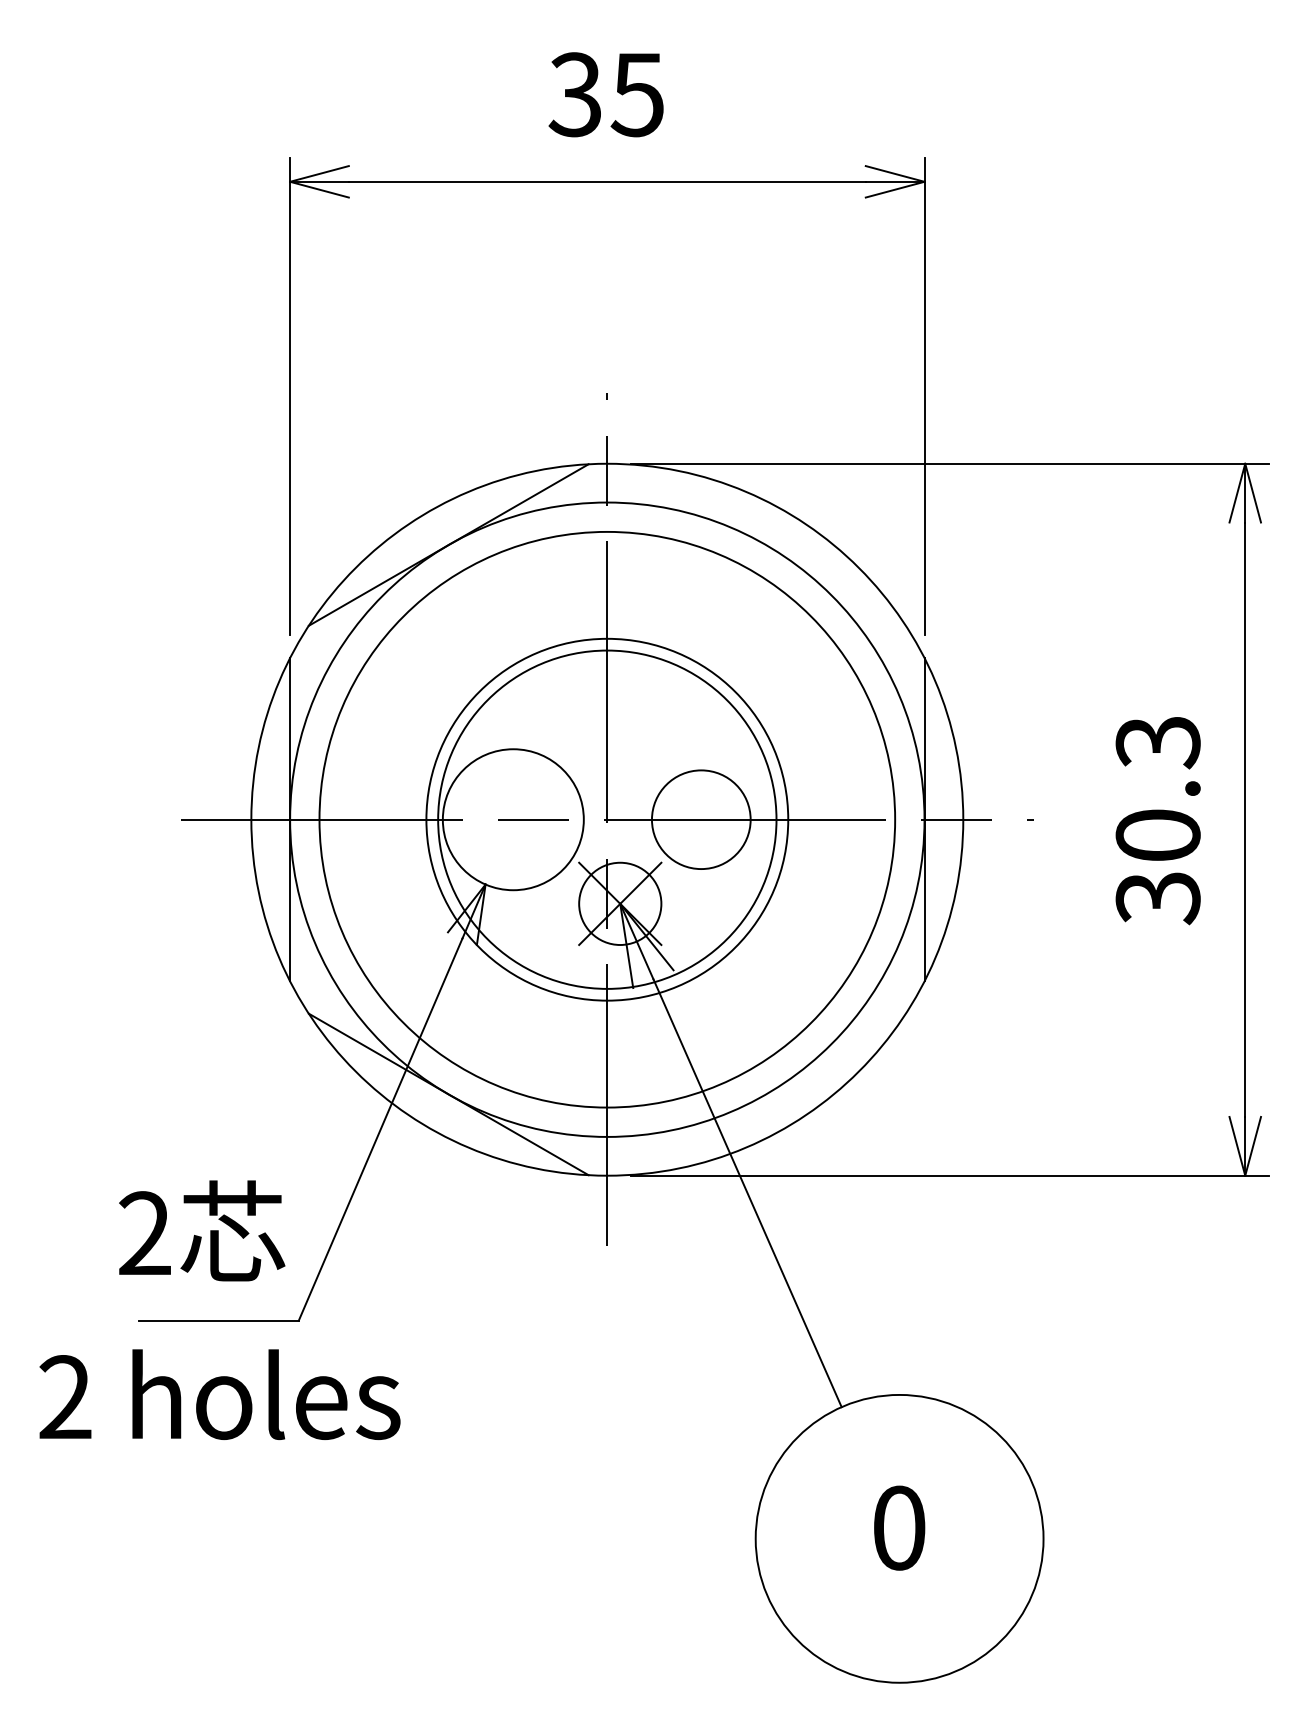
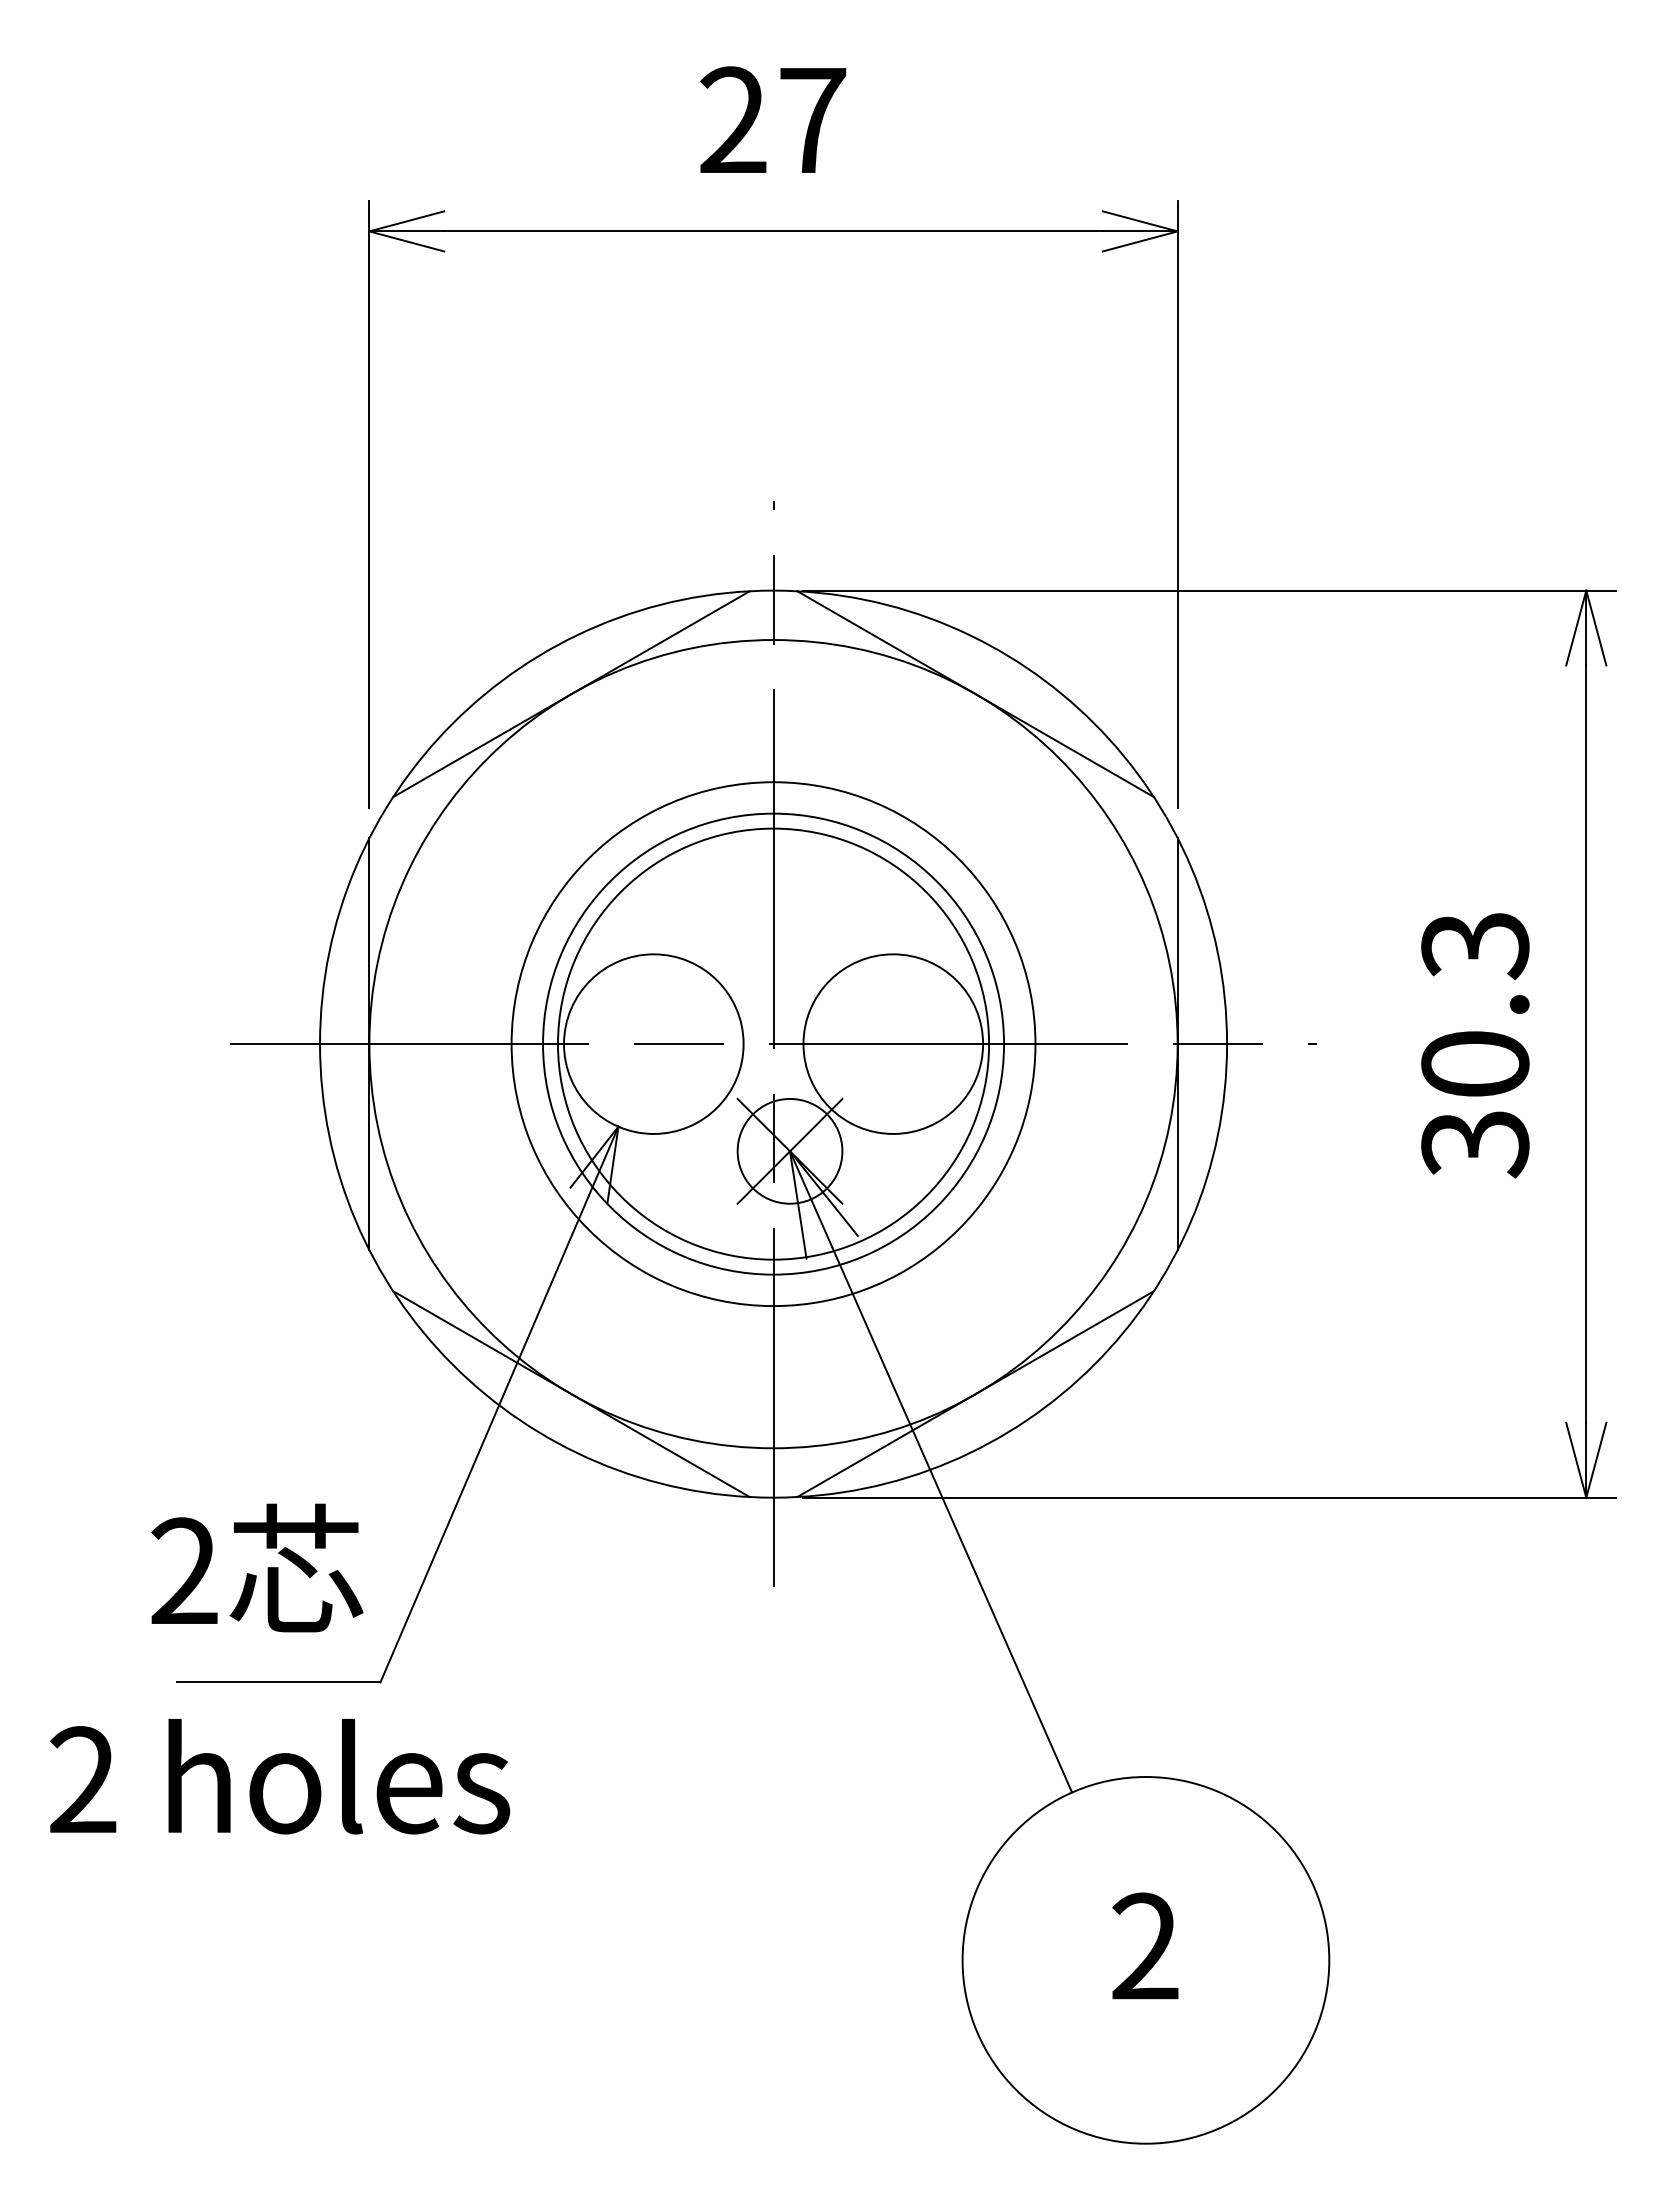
text: (606, 94) -> (772, 120), 35 -> 27
line: (765, 545) -> (975, 694), added
circle: (701, 819) -> (893, 1043), size x1.43
circle: (607, 820) -> (773, 1044), size x0.71
line: (765, 1094) -> (975, 1394), added
text: (899, 1527) -> (1145, 1946), 0 -> 2

